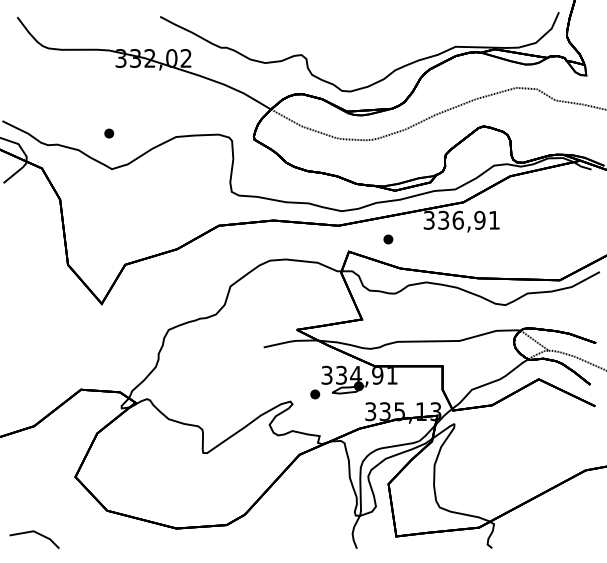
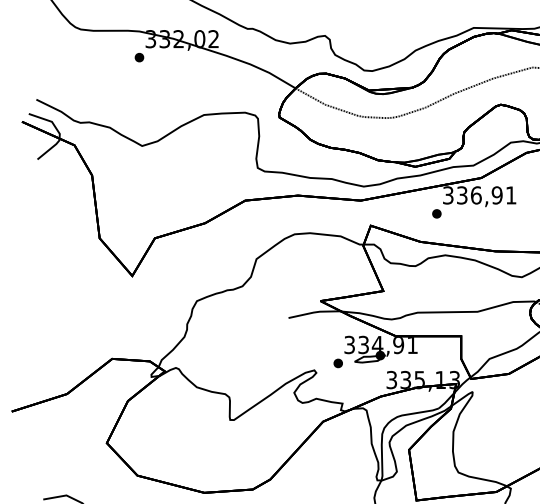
part: (109, 133) -> (139, 57), moved
part: (388, 239) -> (436, 213), moved

